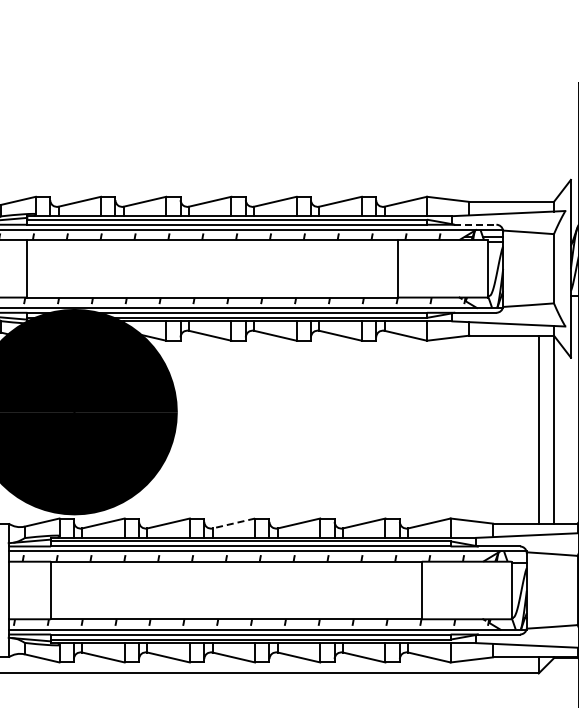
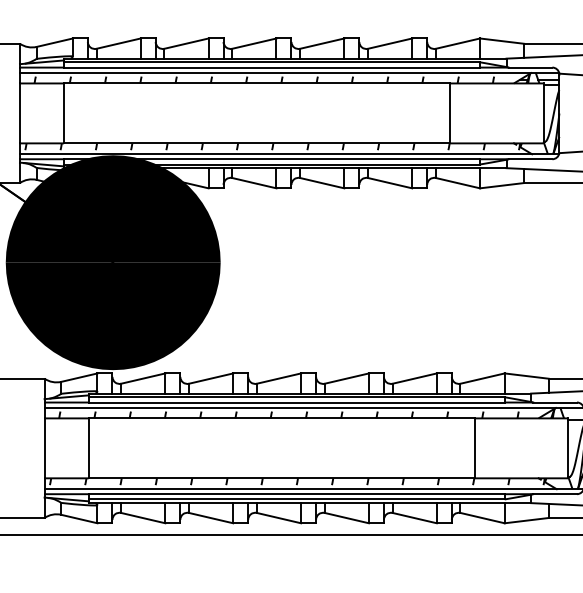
line: (475, 224) -> (530, 67), dashed -> solid
line: (233, 523) -> (278, 378), dashed -> solid

